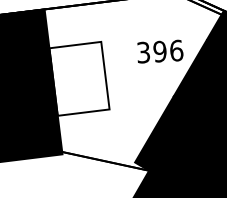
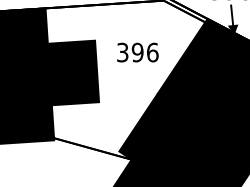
text: (159, 51) -> (137, 52), moved
fill: (79, 78) -> (73, 72), added

